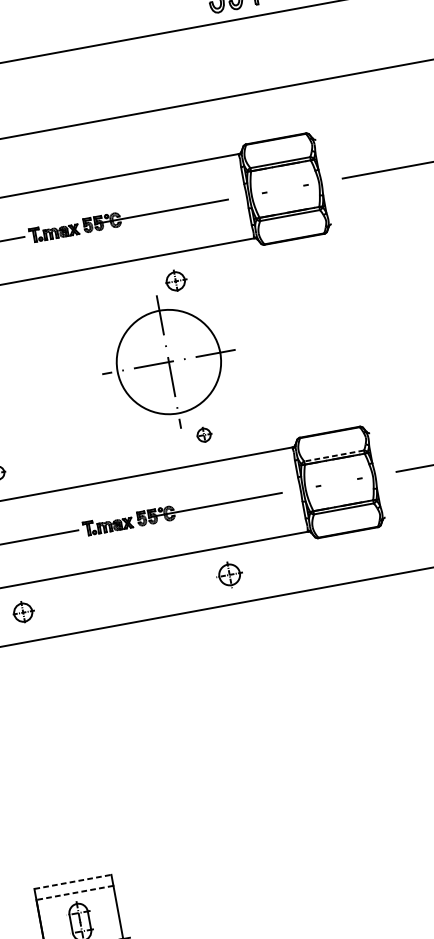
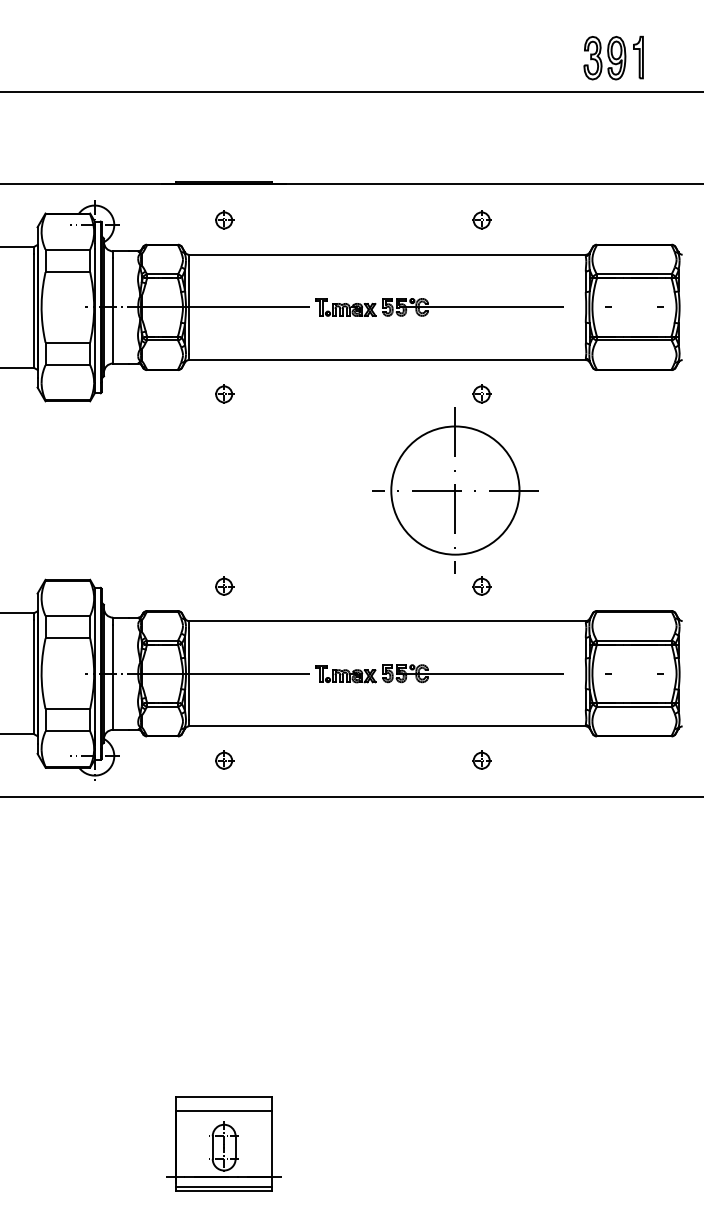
part: (149, 141) -> (481, 219), added
part: (175, 280) -> (481, 393), size x0.71
line: (333, 455) -> (633, 640), dashed -> solid
part: (229, 573) -> (481, 759), size x0.62
part: (23, 611) -> (224, 759), size x0.71
line: (73, 882) -> (224, 1097), dashed -> solid
line: (74, 893) -> (223, 1111), dashed -> solid

